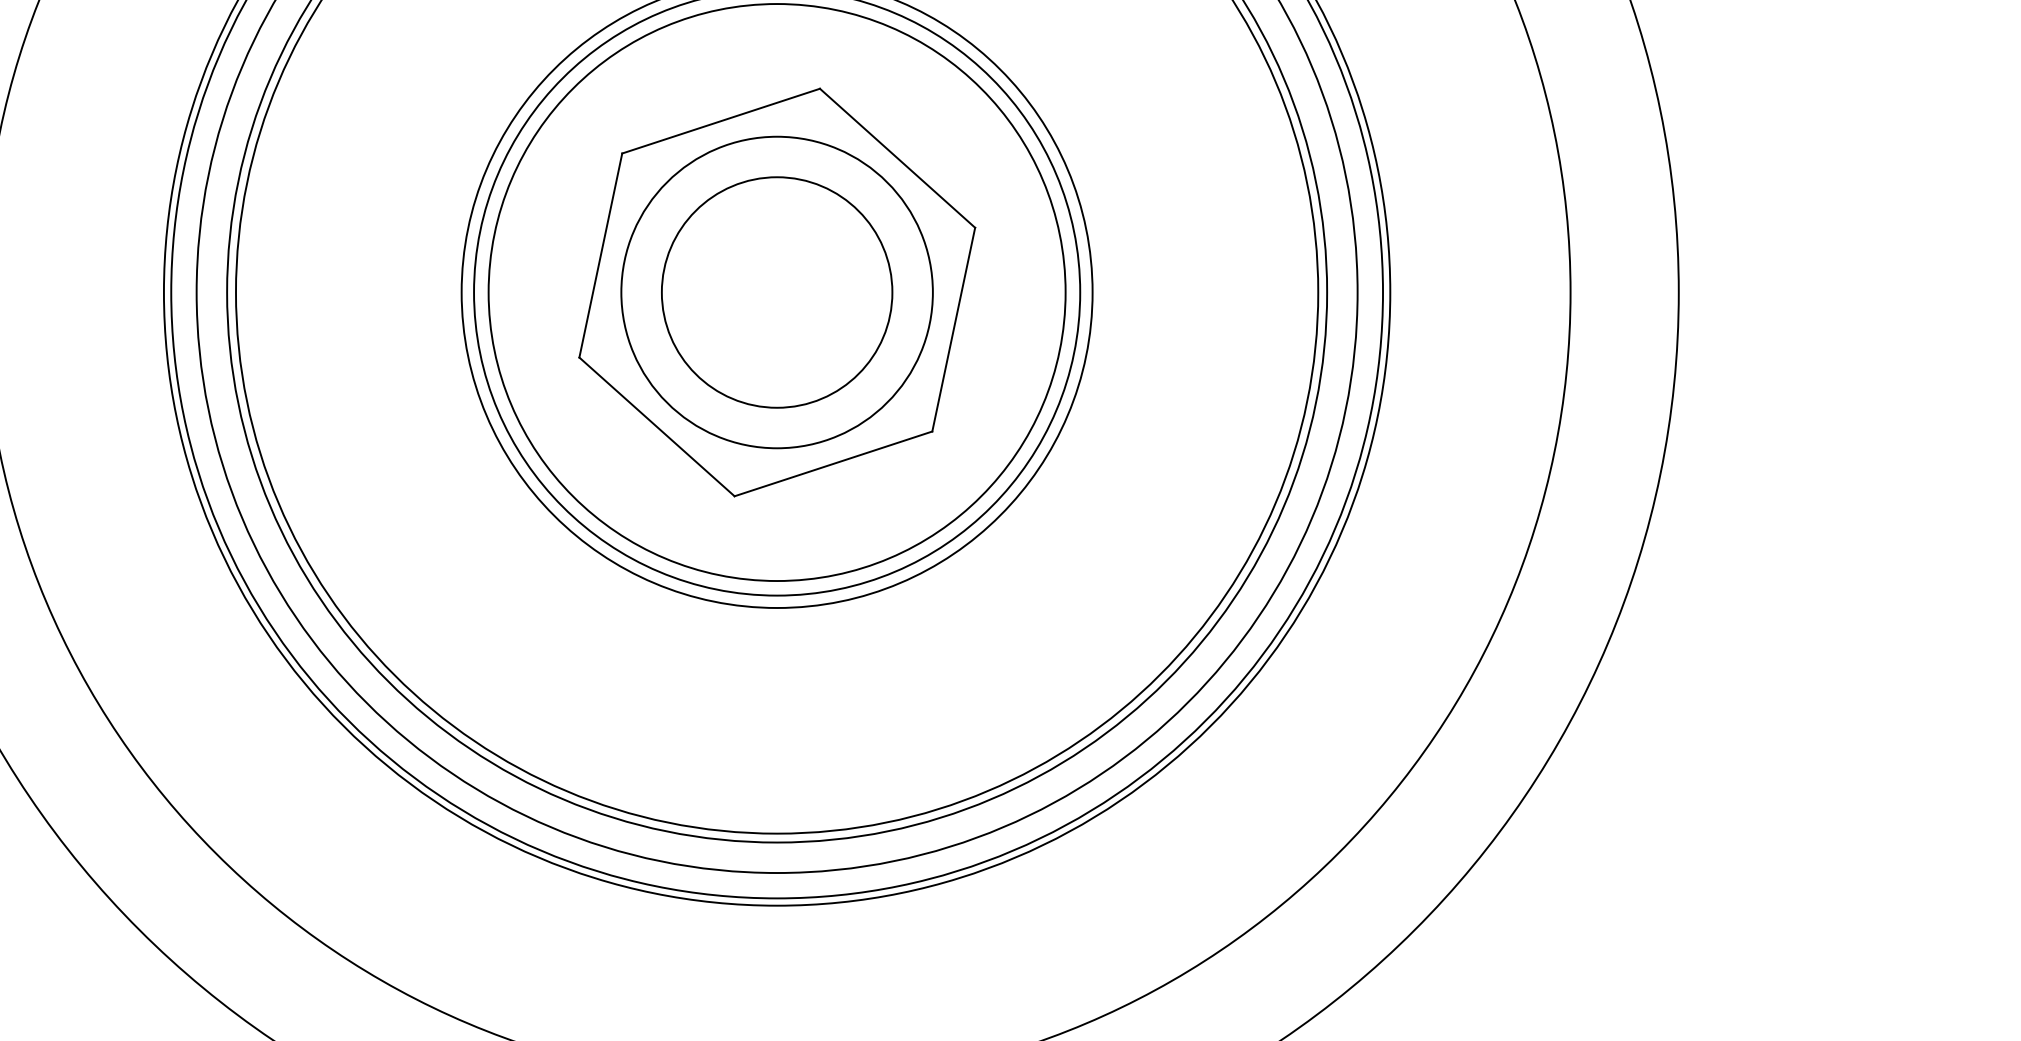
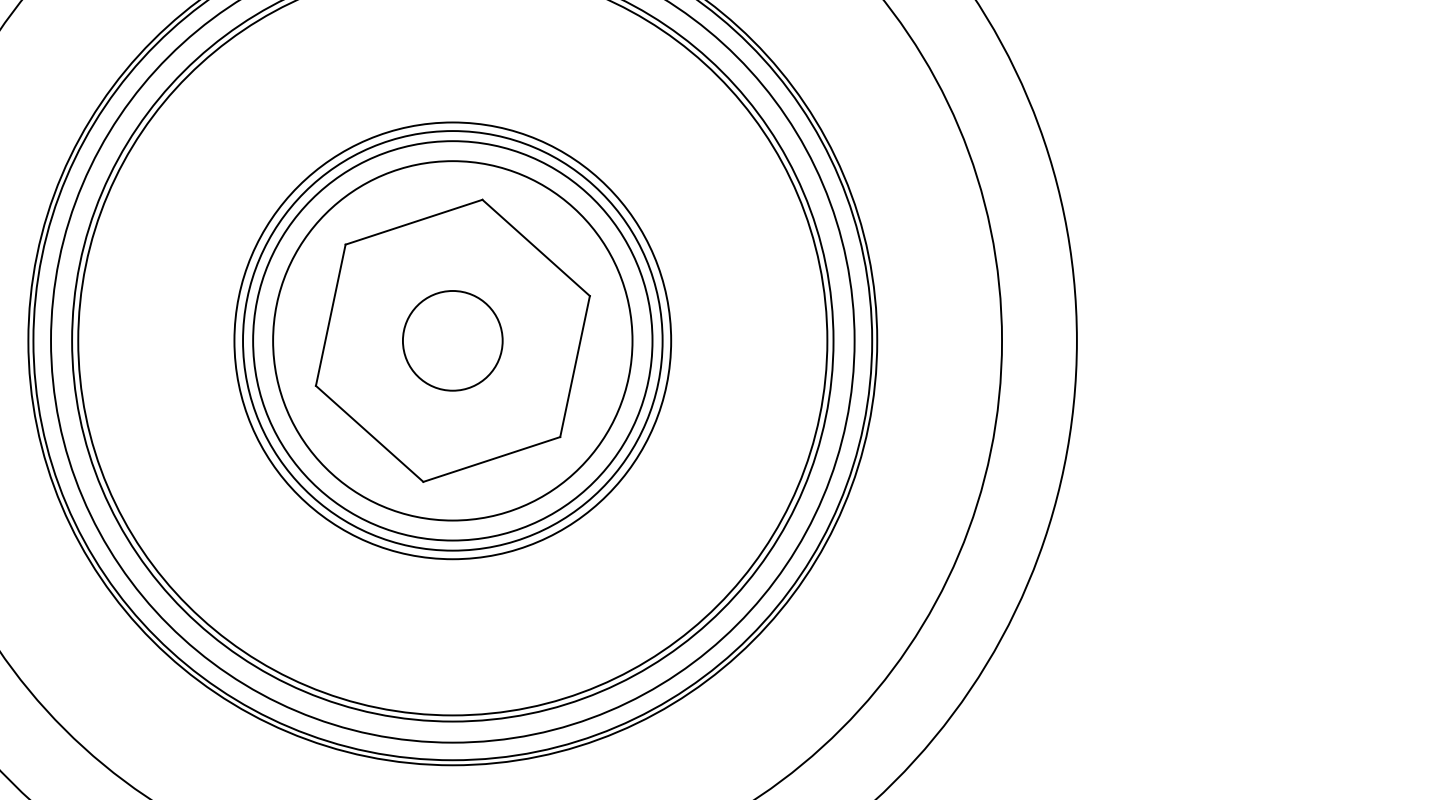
circle: (776, 292) -> (452, 340), size x0.62
circle: (776, 292) -> (452, 340), size x1.67

